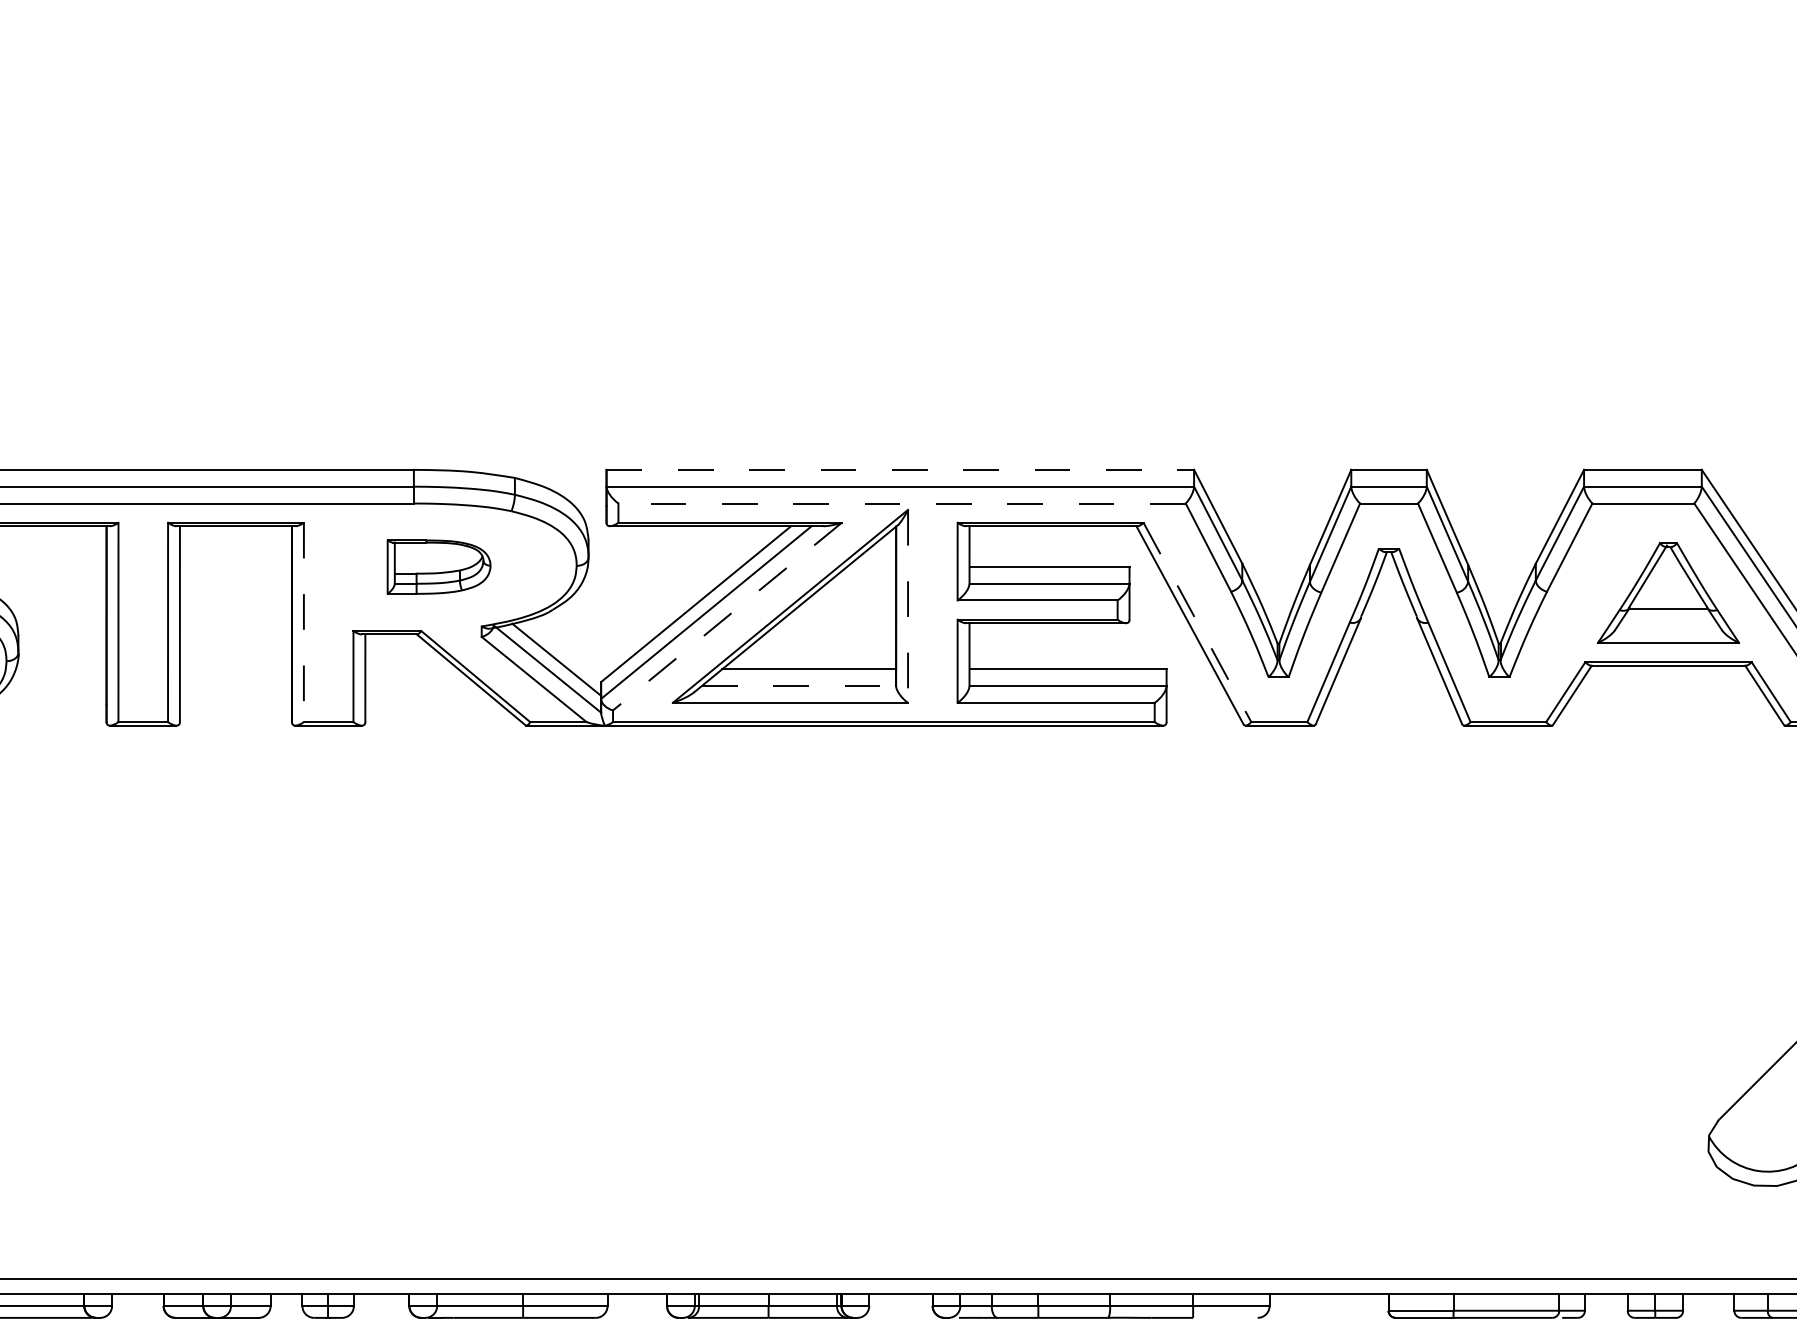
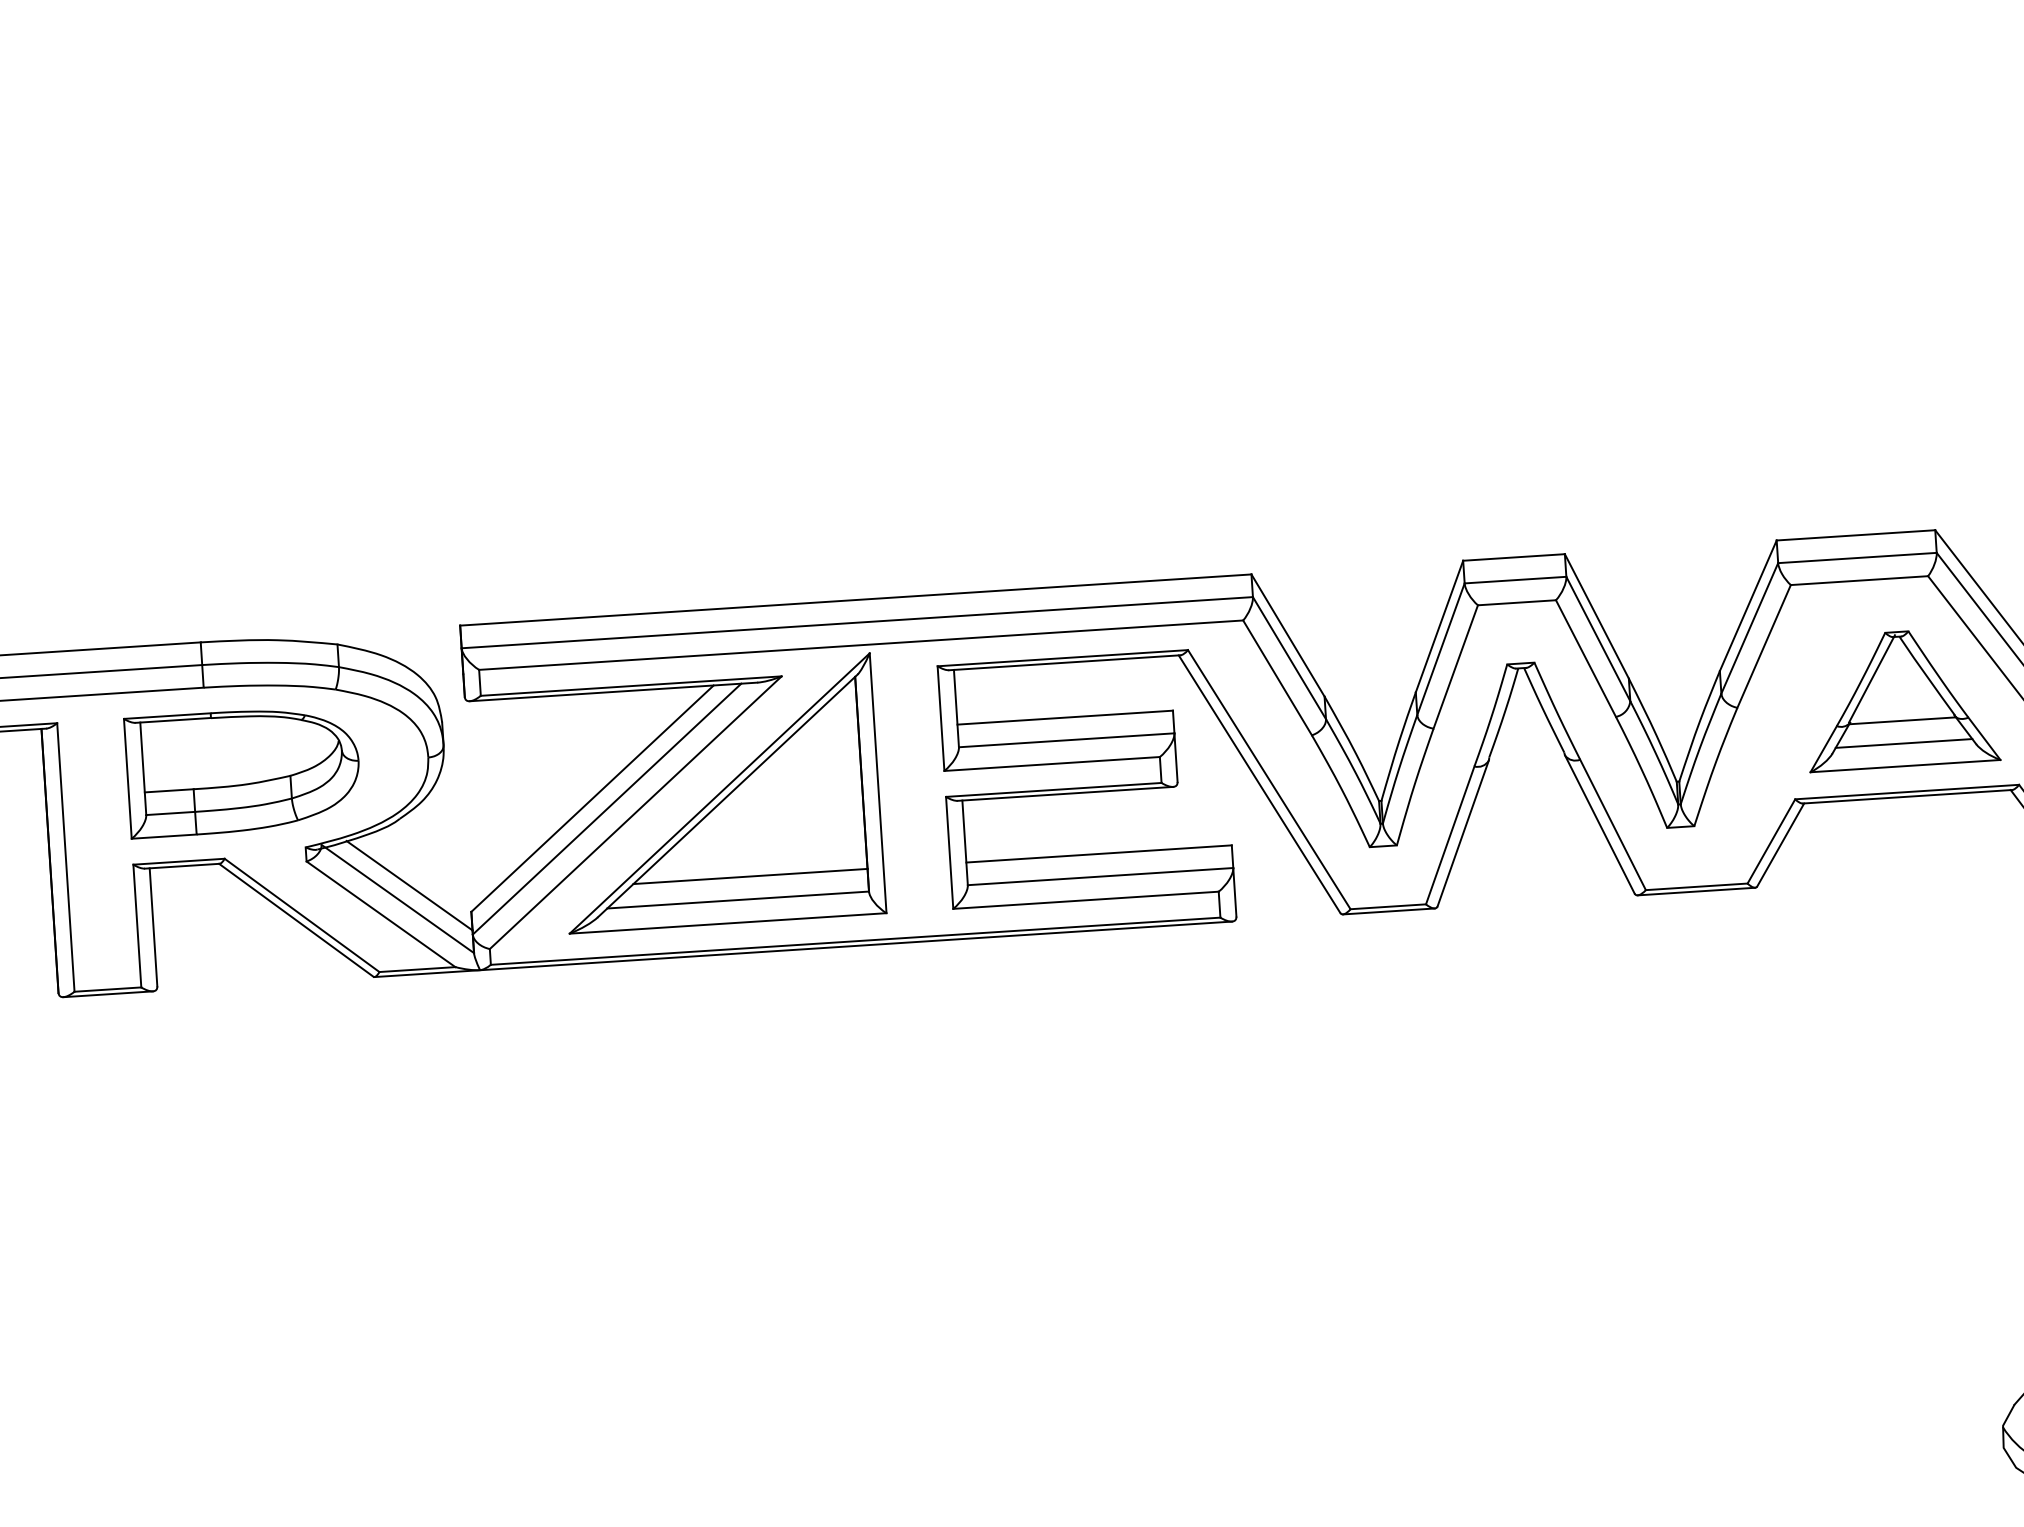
line: (900, 469) -> (856, 599), dashed -> solid
line: (902, 503) -> (861, 645), dashed -> solid
part: (438, 566) -> (242, 770), size x1.67
line: (908, 606) -> (878, 783), dashed -> solid
line: (727, 616) -> (635, 812), dashed -> solid
line: (303, 622) -> (65, 857), dashed -> solid
line: (1197, 622) -> (1269, 779), dashed -> solid
line: (1668, 626) -> (1904, 744), added
line: (799, 686) -> (738, 900), dashed -> solid

